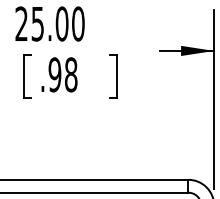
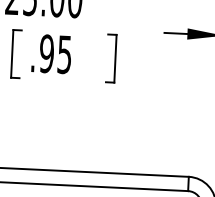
text: (71, 74) -> (65, 54), .98 -> .95

